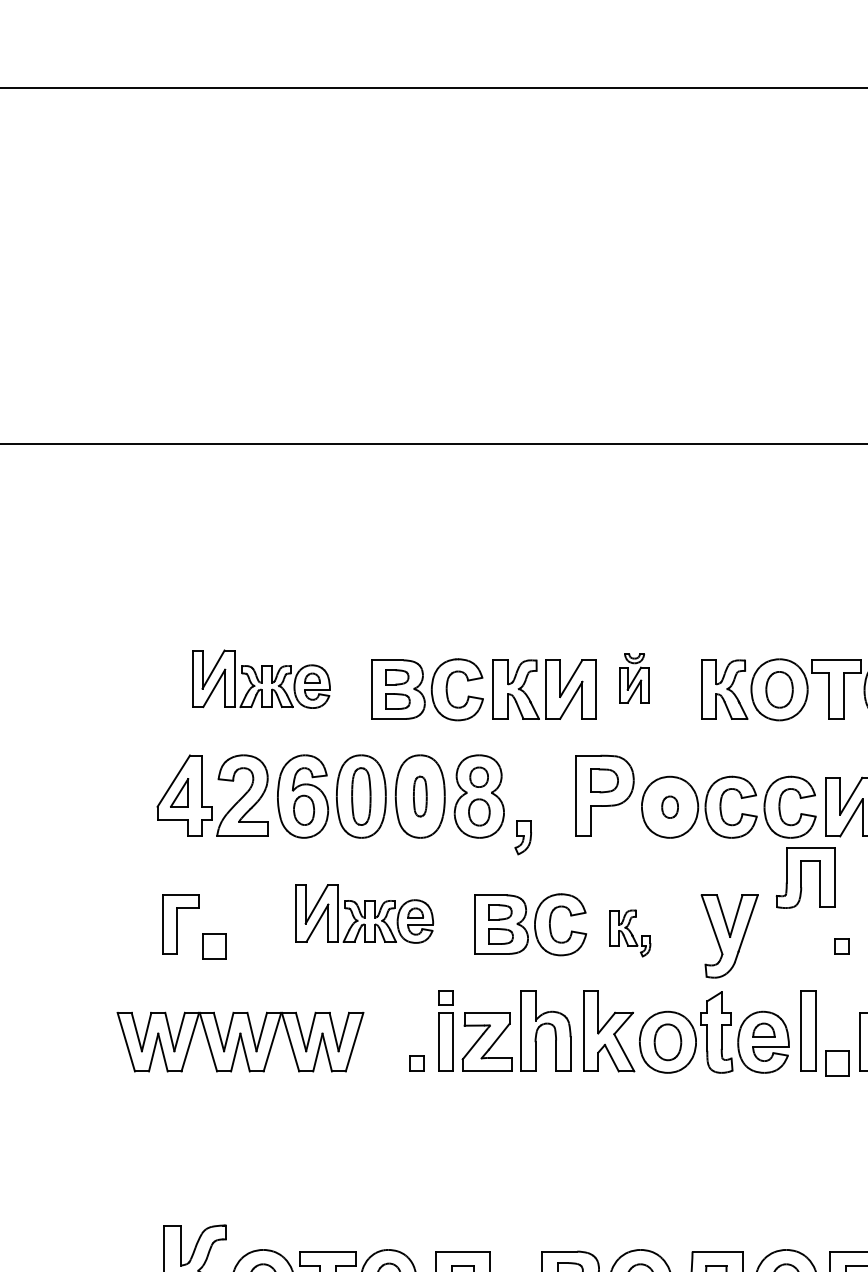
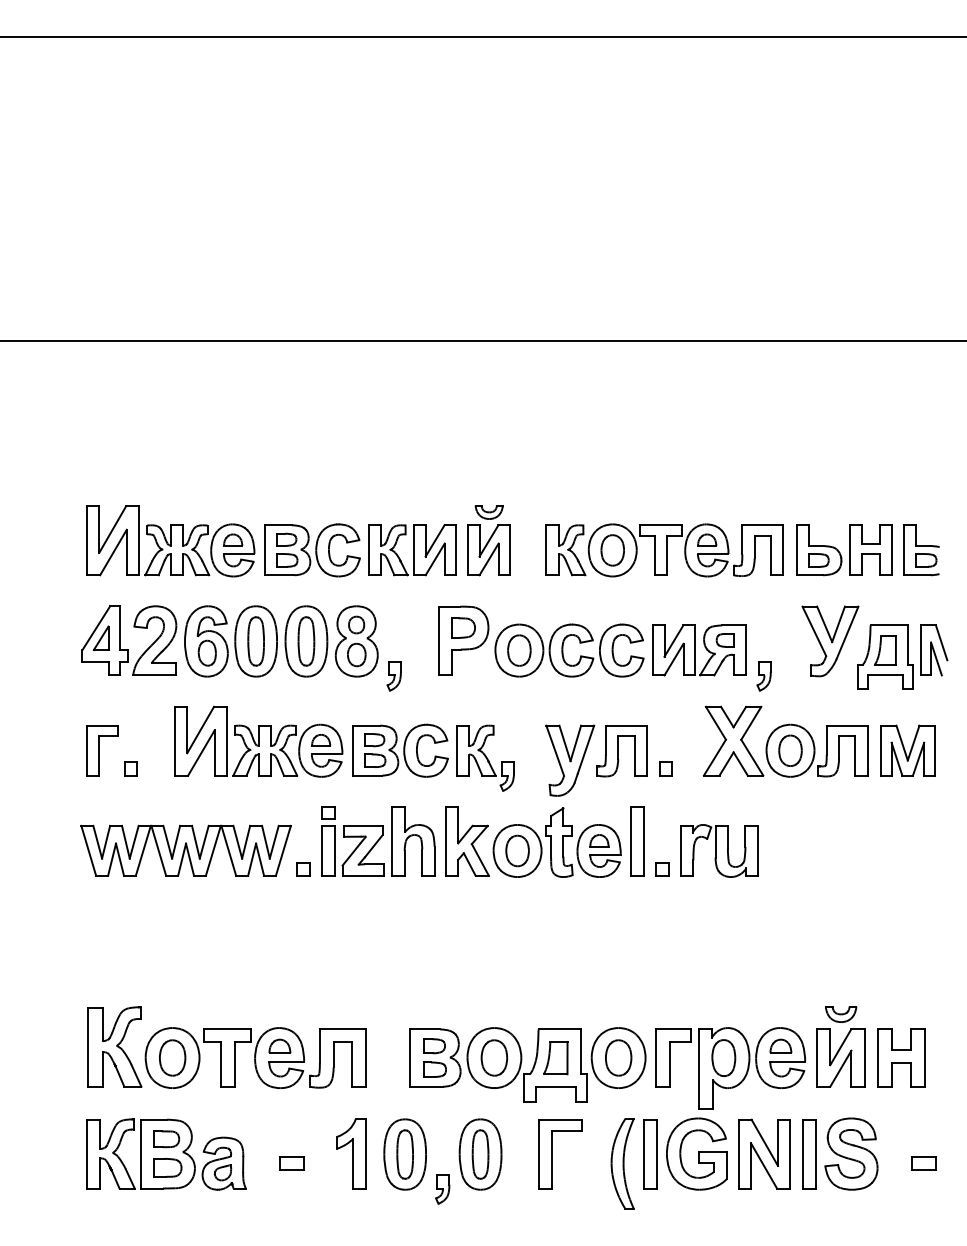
part: (633, 678) -> (488, 540), size x1.67
part: (260, 679) -> (170, 541), size x1.43
part: (420, 796) -> (306, 641), size x1.43
part: (670, 807) -> (519, 650), size x1.67
part: (805, 878) -> (621, 751), moved
part: (364, 913) -> (258, 741), size x1.43
part: (630, 932) -> (485, 757), size x1.67
part: (213, 945) -> (130, 768), size x0.62
part: (239, 1041) -> (185, 850), moved
part: (837, 1064) -> (662, 869), size x0.62

